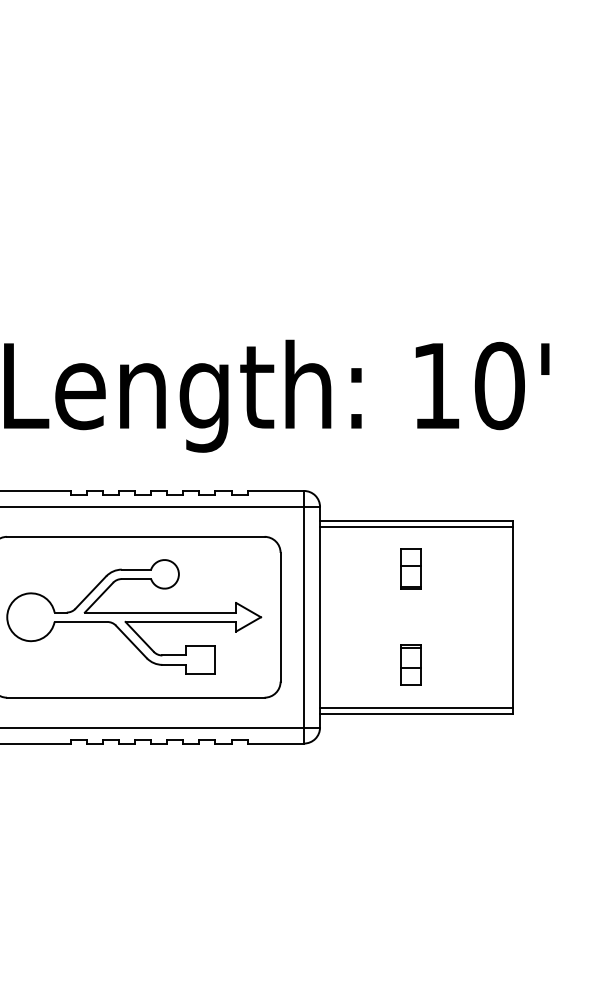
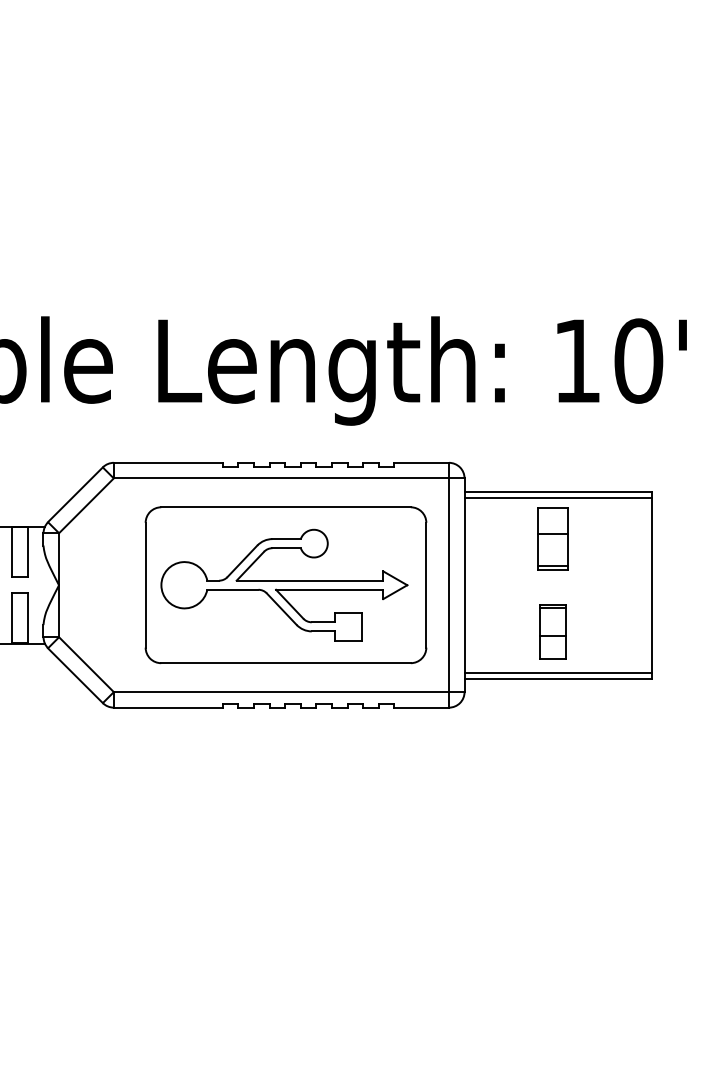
part: (410, 569) -> (552, 538), size x1.6
part: (410, 664) -> (552, 631), size x1.4

